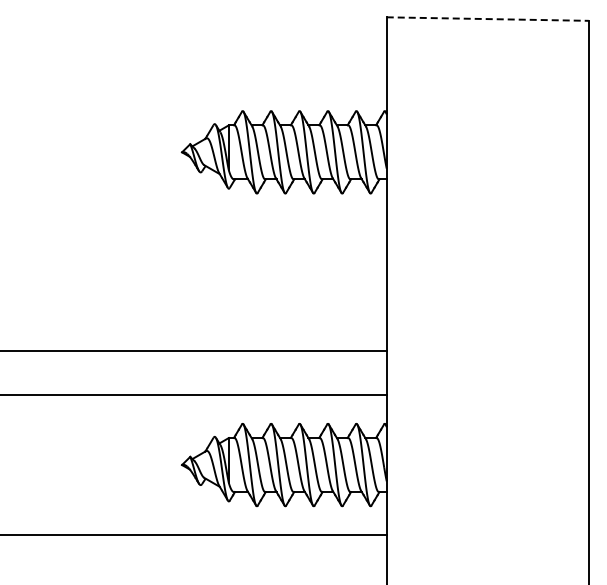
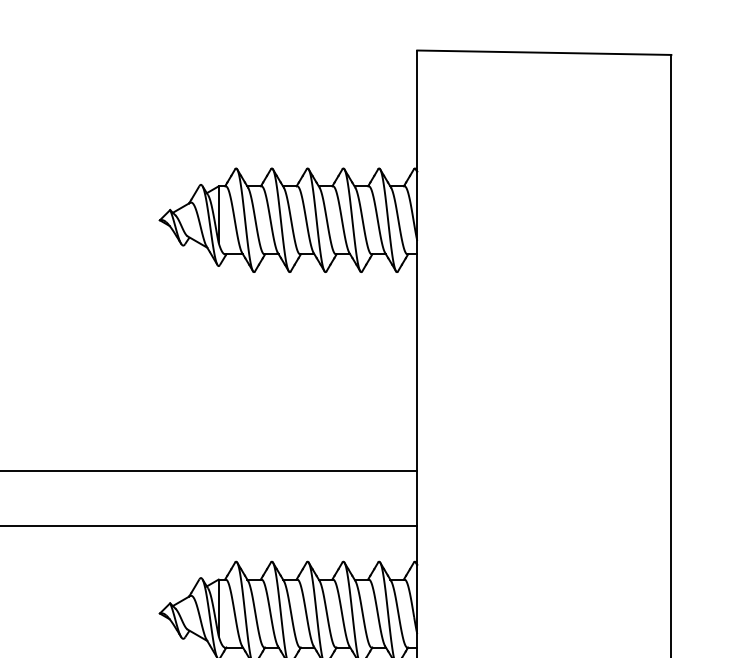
line: (488, 19) -> (545, 53), dashed -> solid

